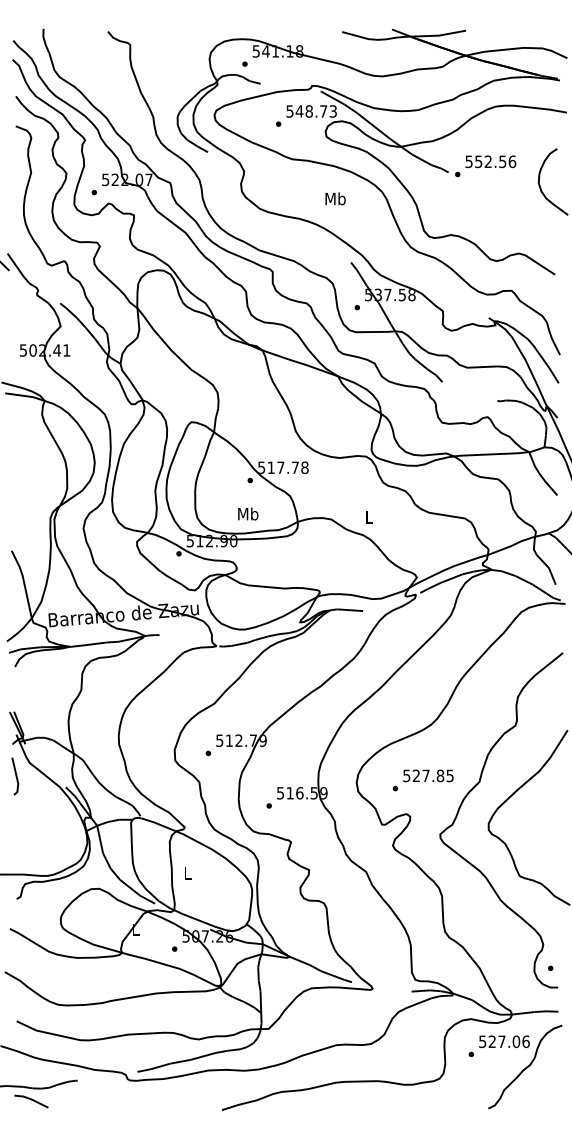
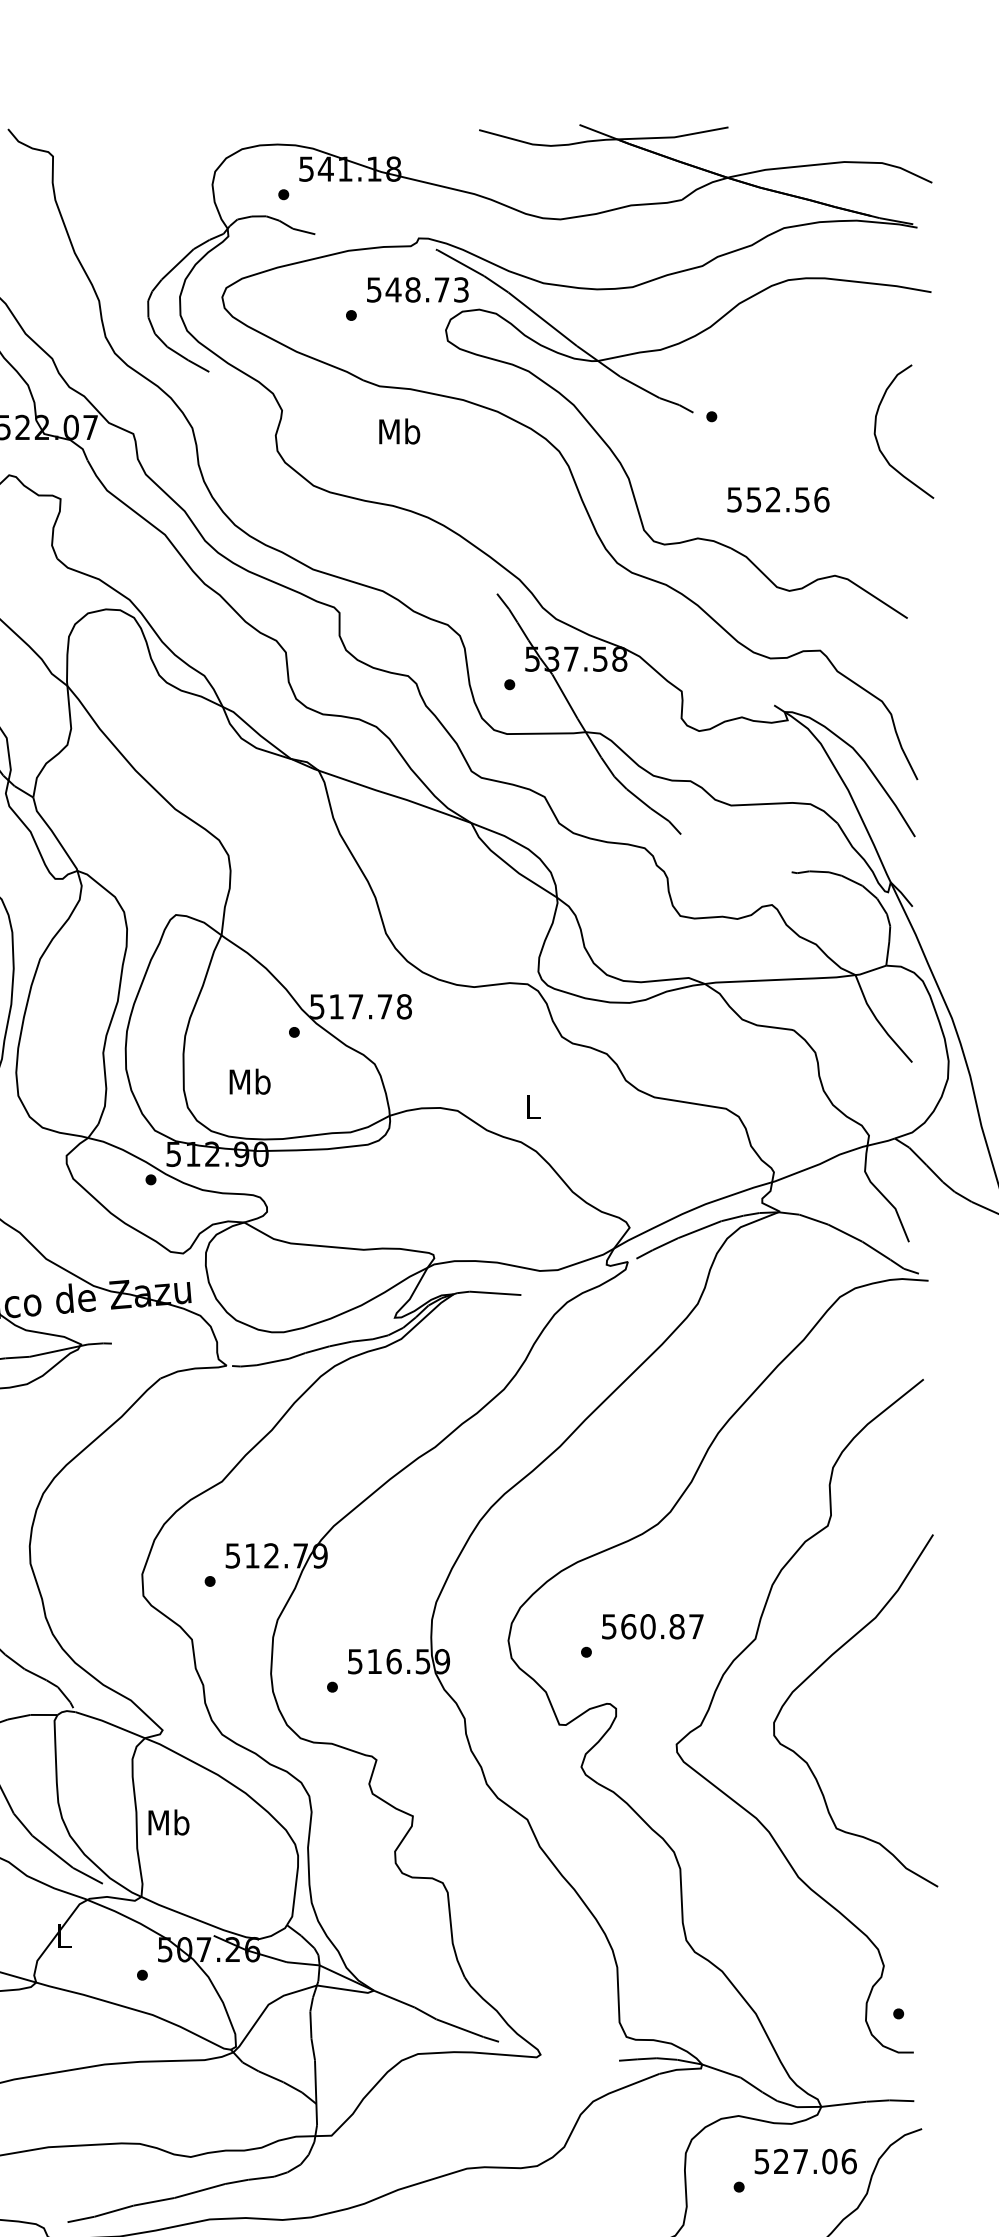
text: (490, 161) -> (777, 499), moved
text: (335, 198) -> (399, 430), moved
text: (248, 513) -> (250, 1080), moved
text: (432, 775) -> (660, 1625), 527.85 -> 560.87
text: (187, 872) -> (168, 1821), L -> Mb

